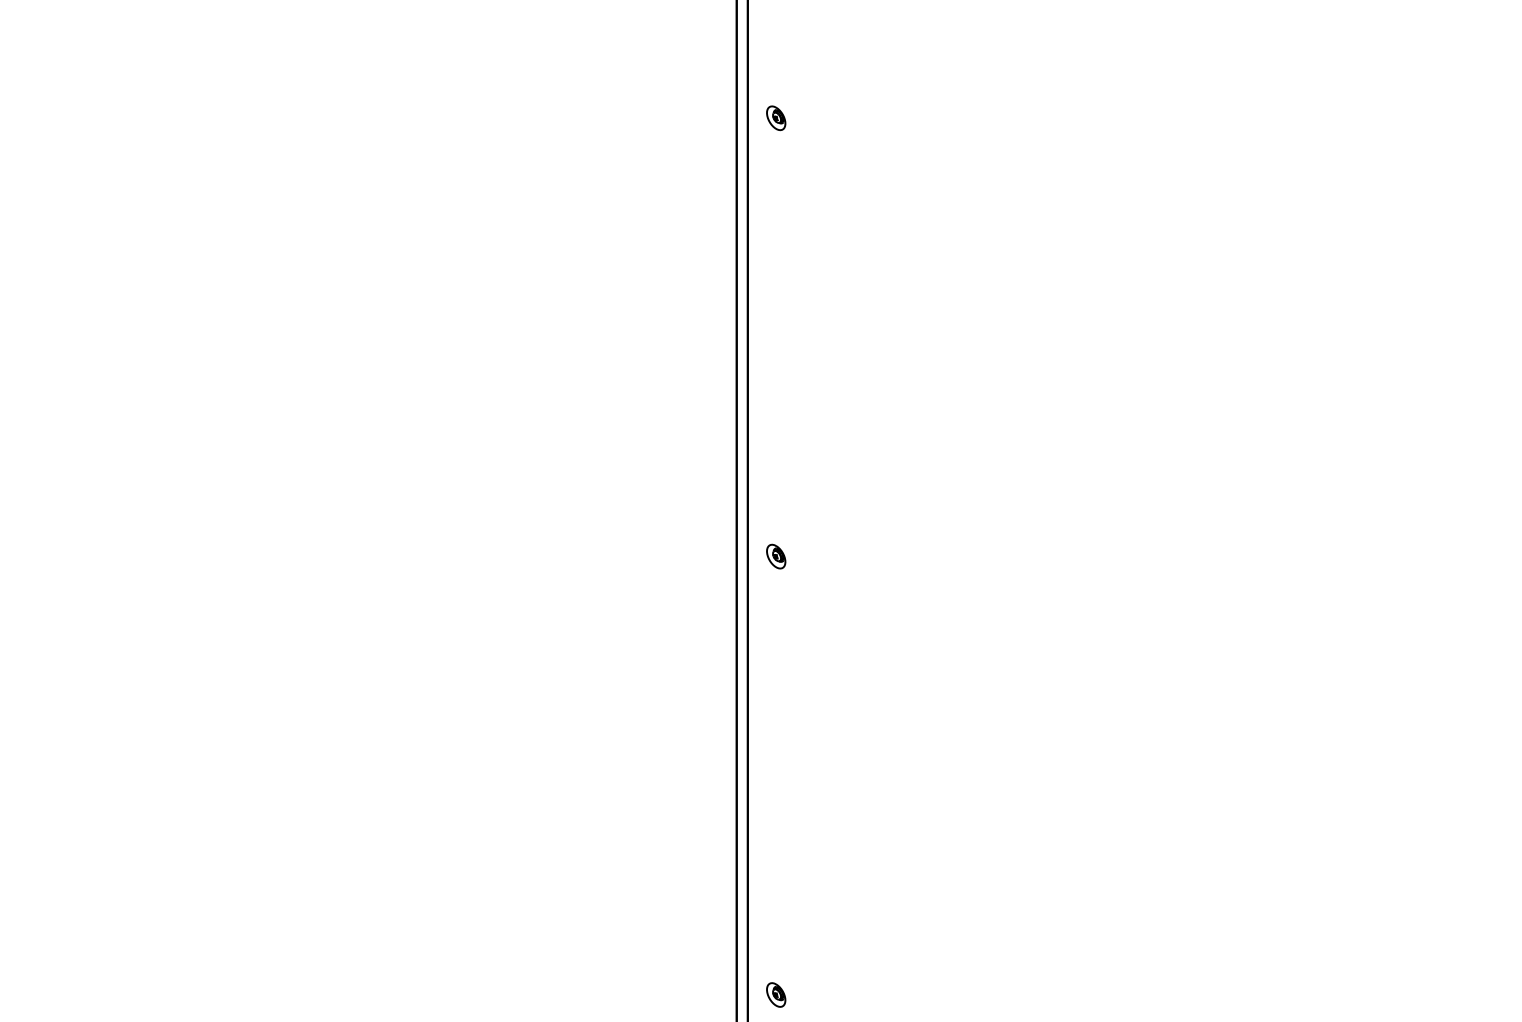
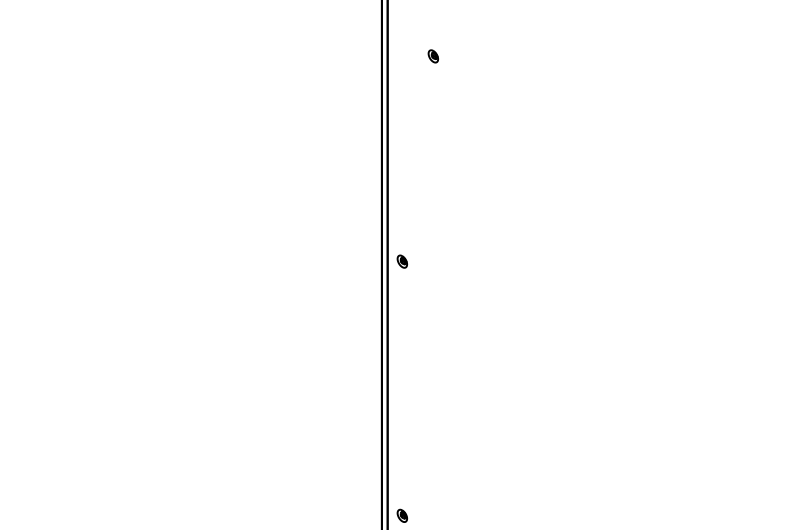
part: (774, 118) -> (432, 56), moved
part: (774, 556) -> (401, 261), moved

